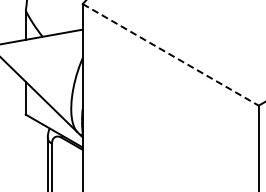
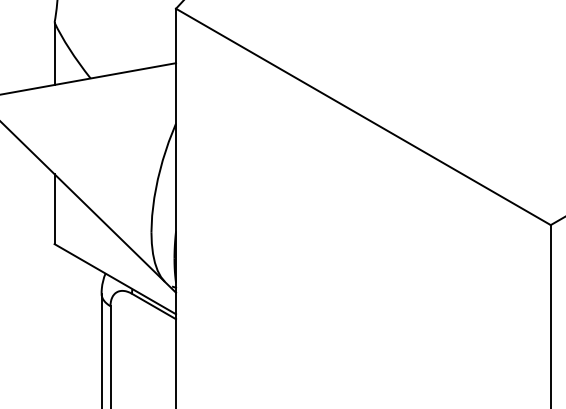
line: (170, 54) -> (362, 116), dashed -> solid

